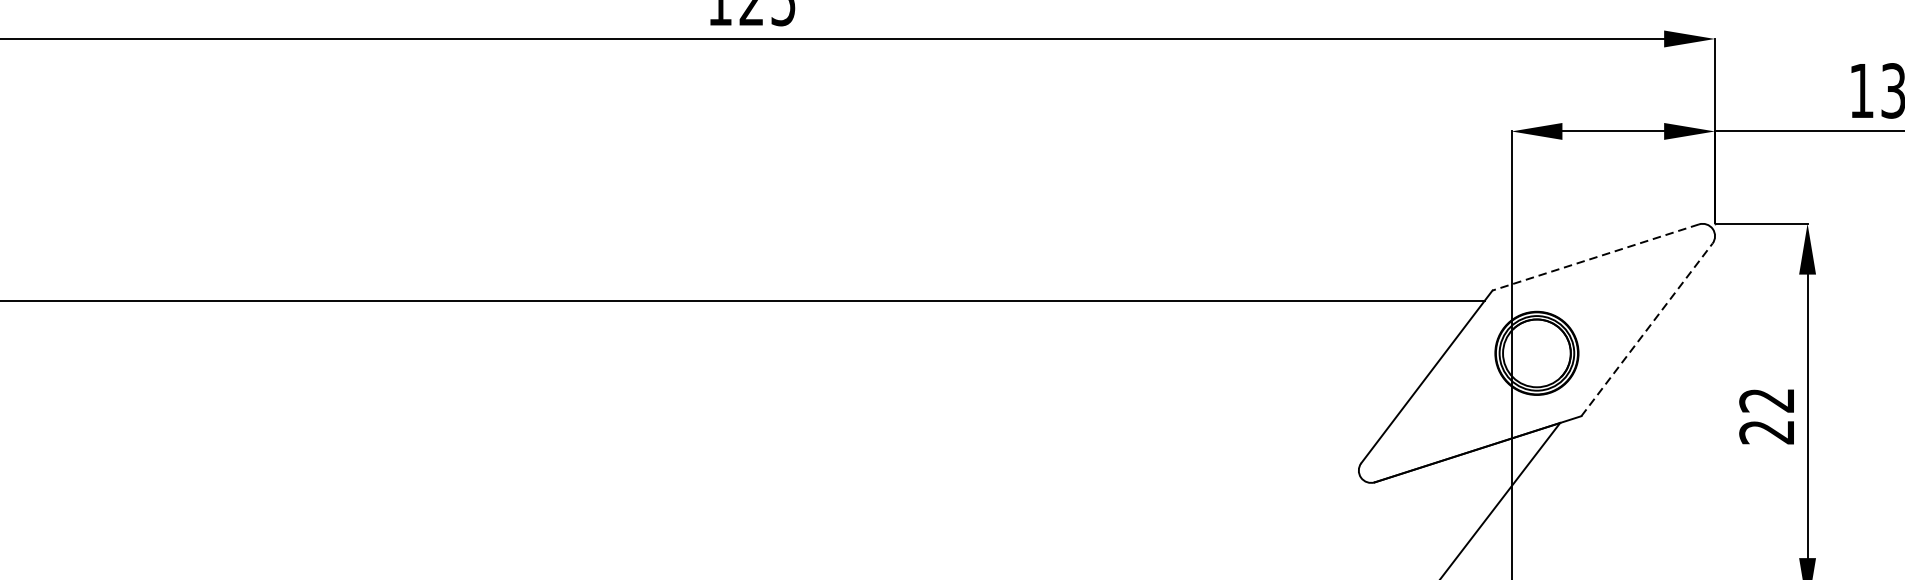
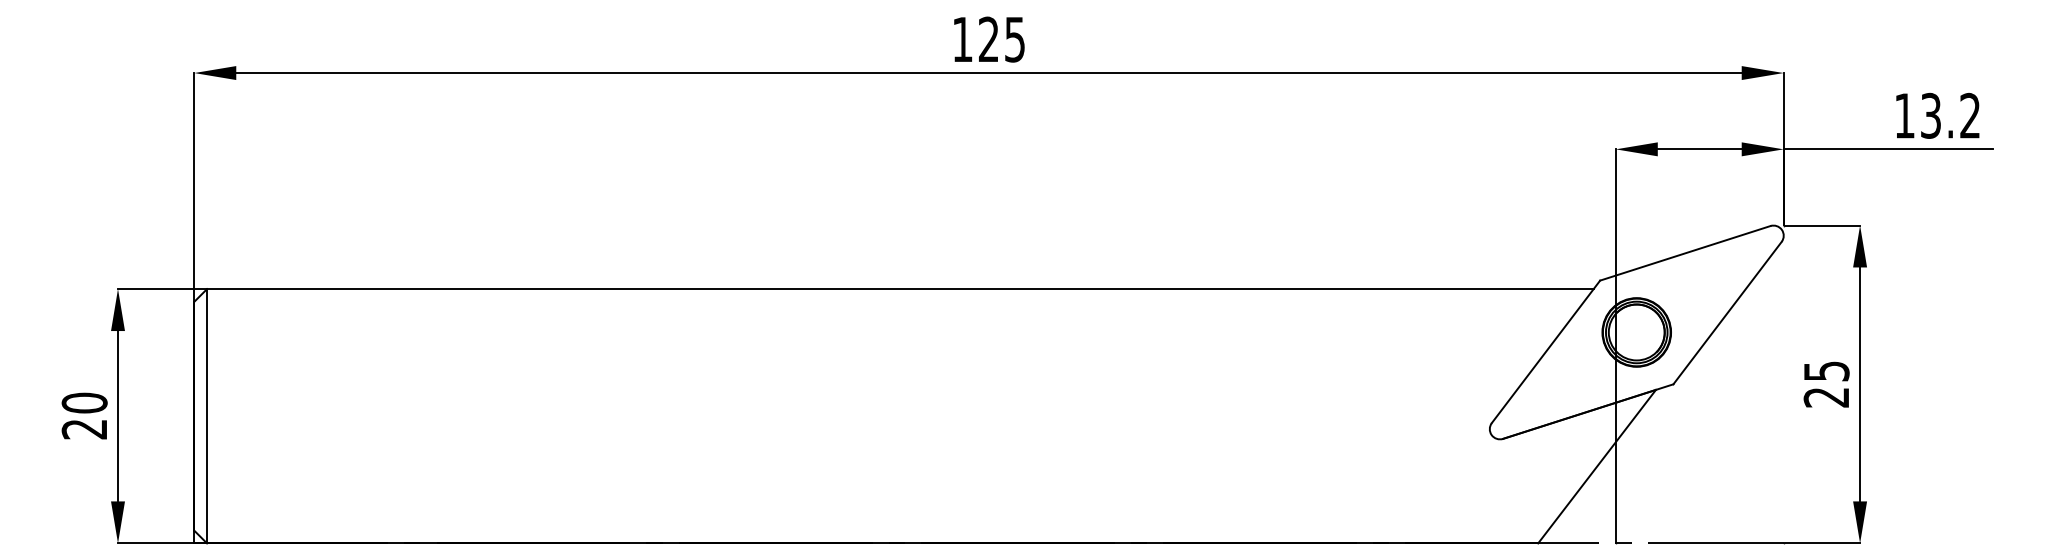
line: (1594, 257) -> (1684, 253), dashed -> solid
line: (1646, 329) -> (1727, 312), dashed -> solid
text: (1766, 400) -> (1826, 371), 22 -> 25

